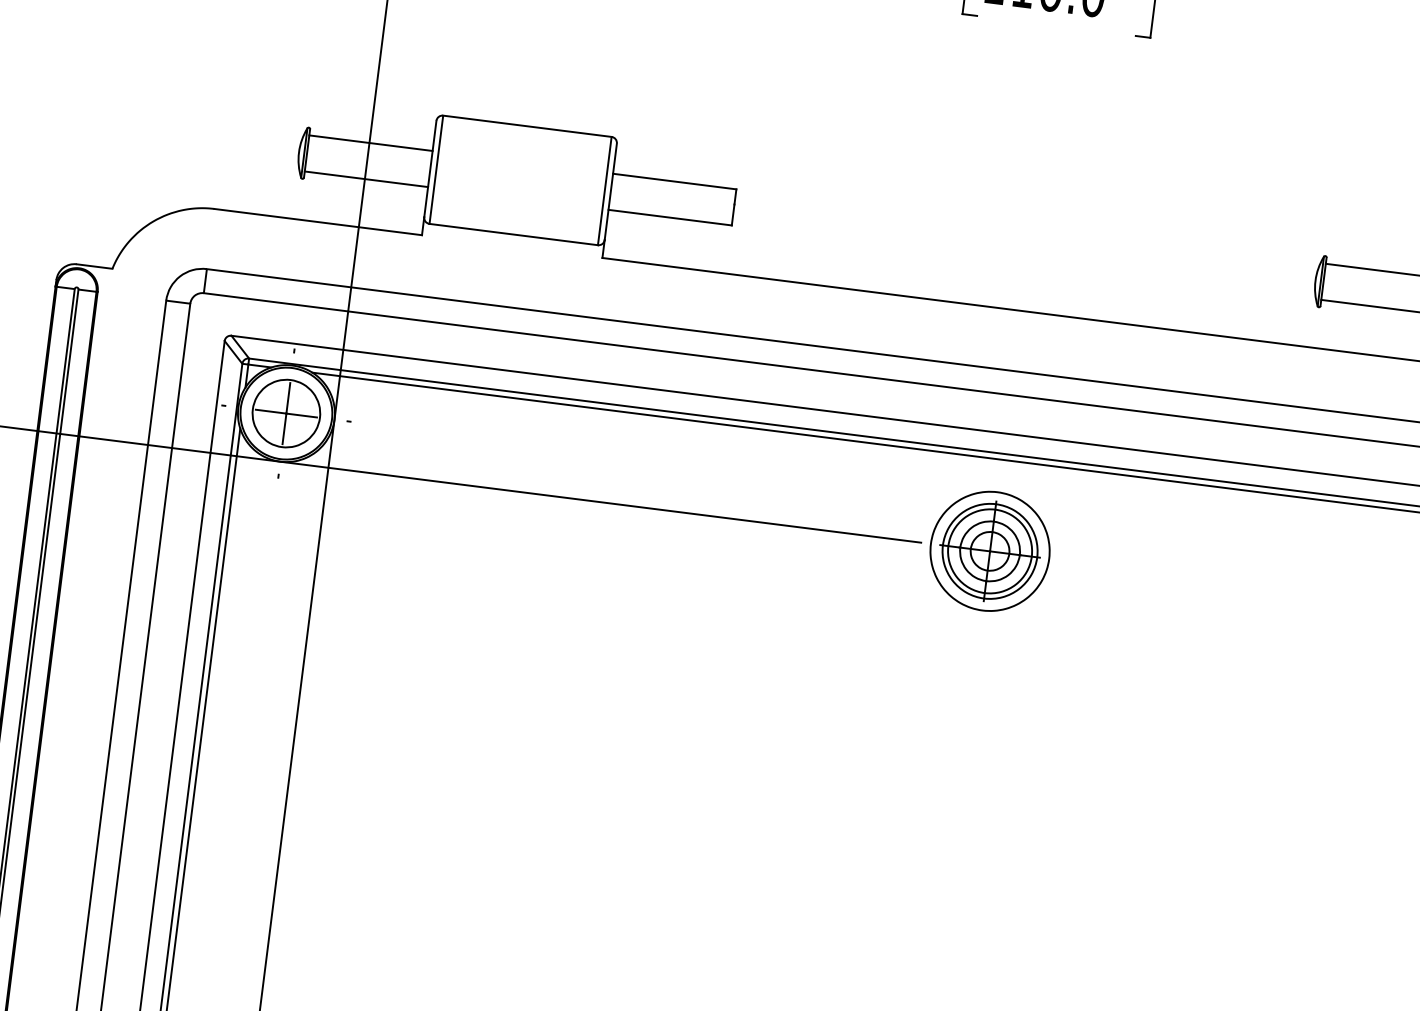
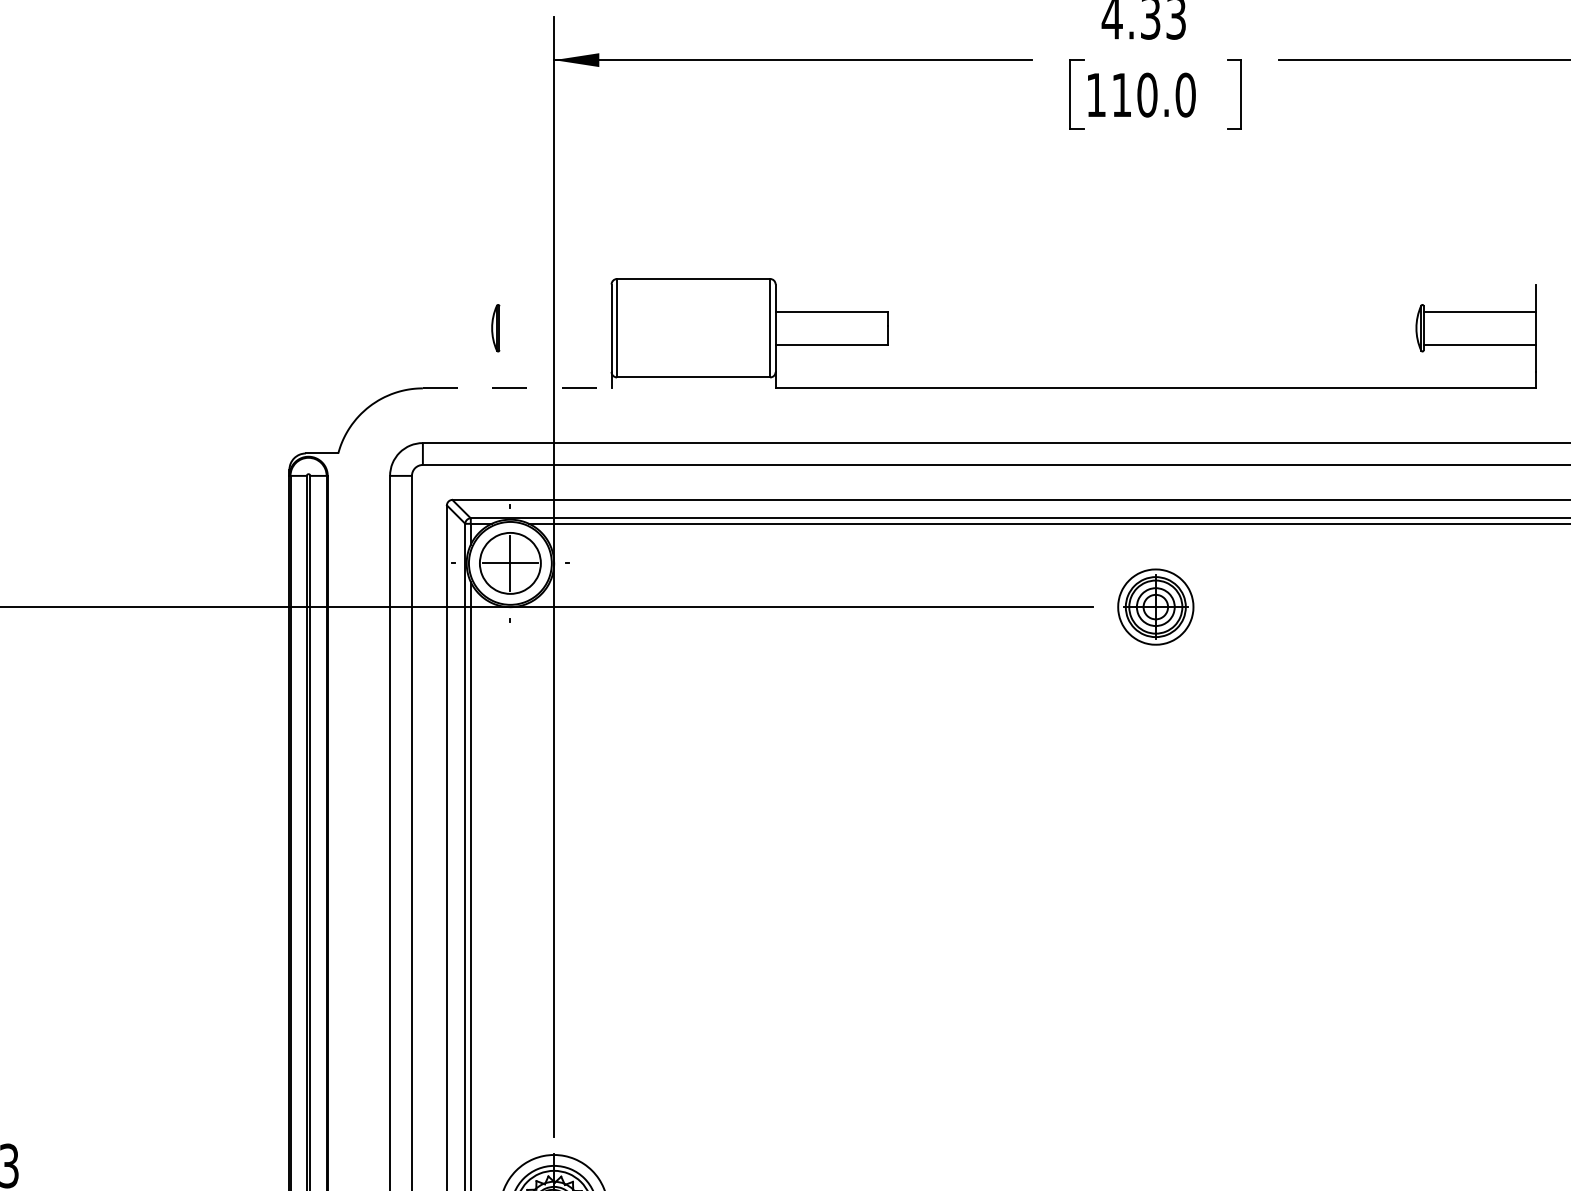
line: (371, 142) -> (555, 311), removed
line: (366, 179) -> (555, 344), removed
line: (318, 222) -> (517, 388), solid -> dashed
part: (989, 550) -> (1155, 606), size x0.7

